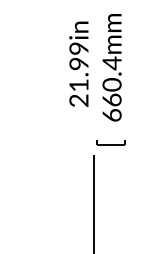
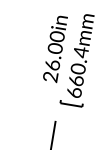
text: (78, 66) -> (54, 50), 21.99in -> 26.00in
part: (110, 142) -> (71, 103), moved

